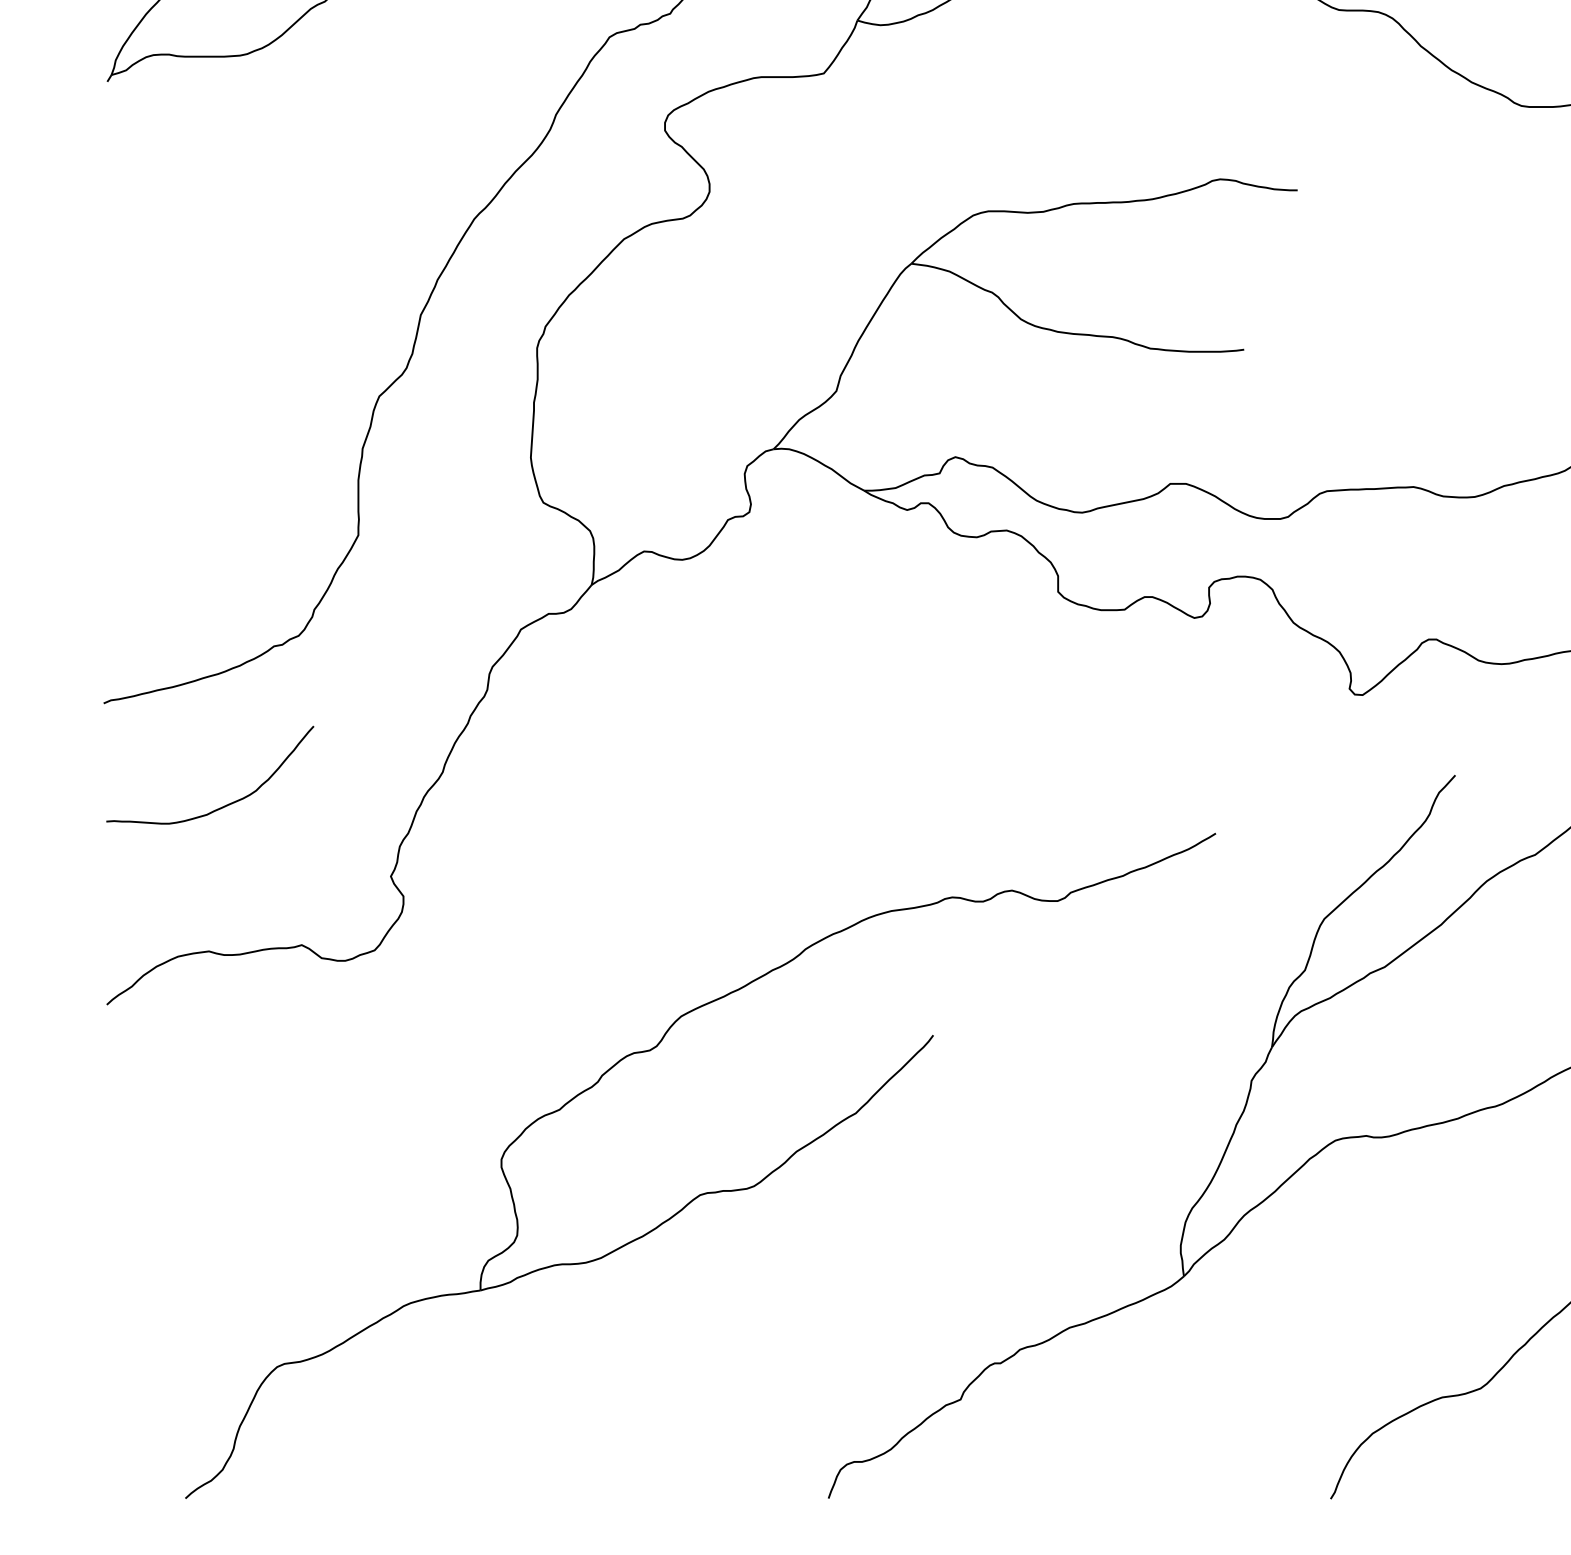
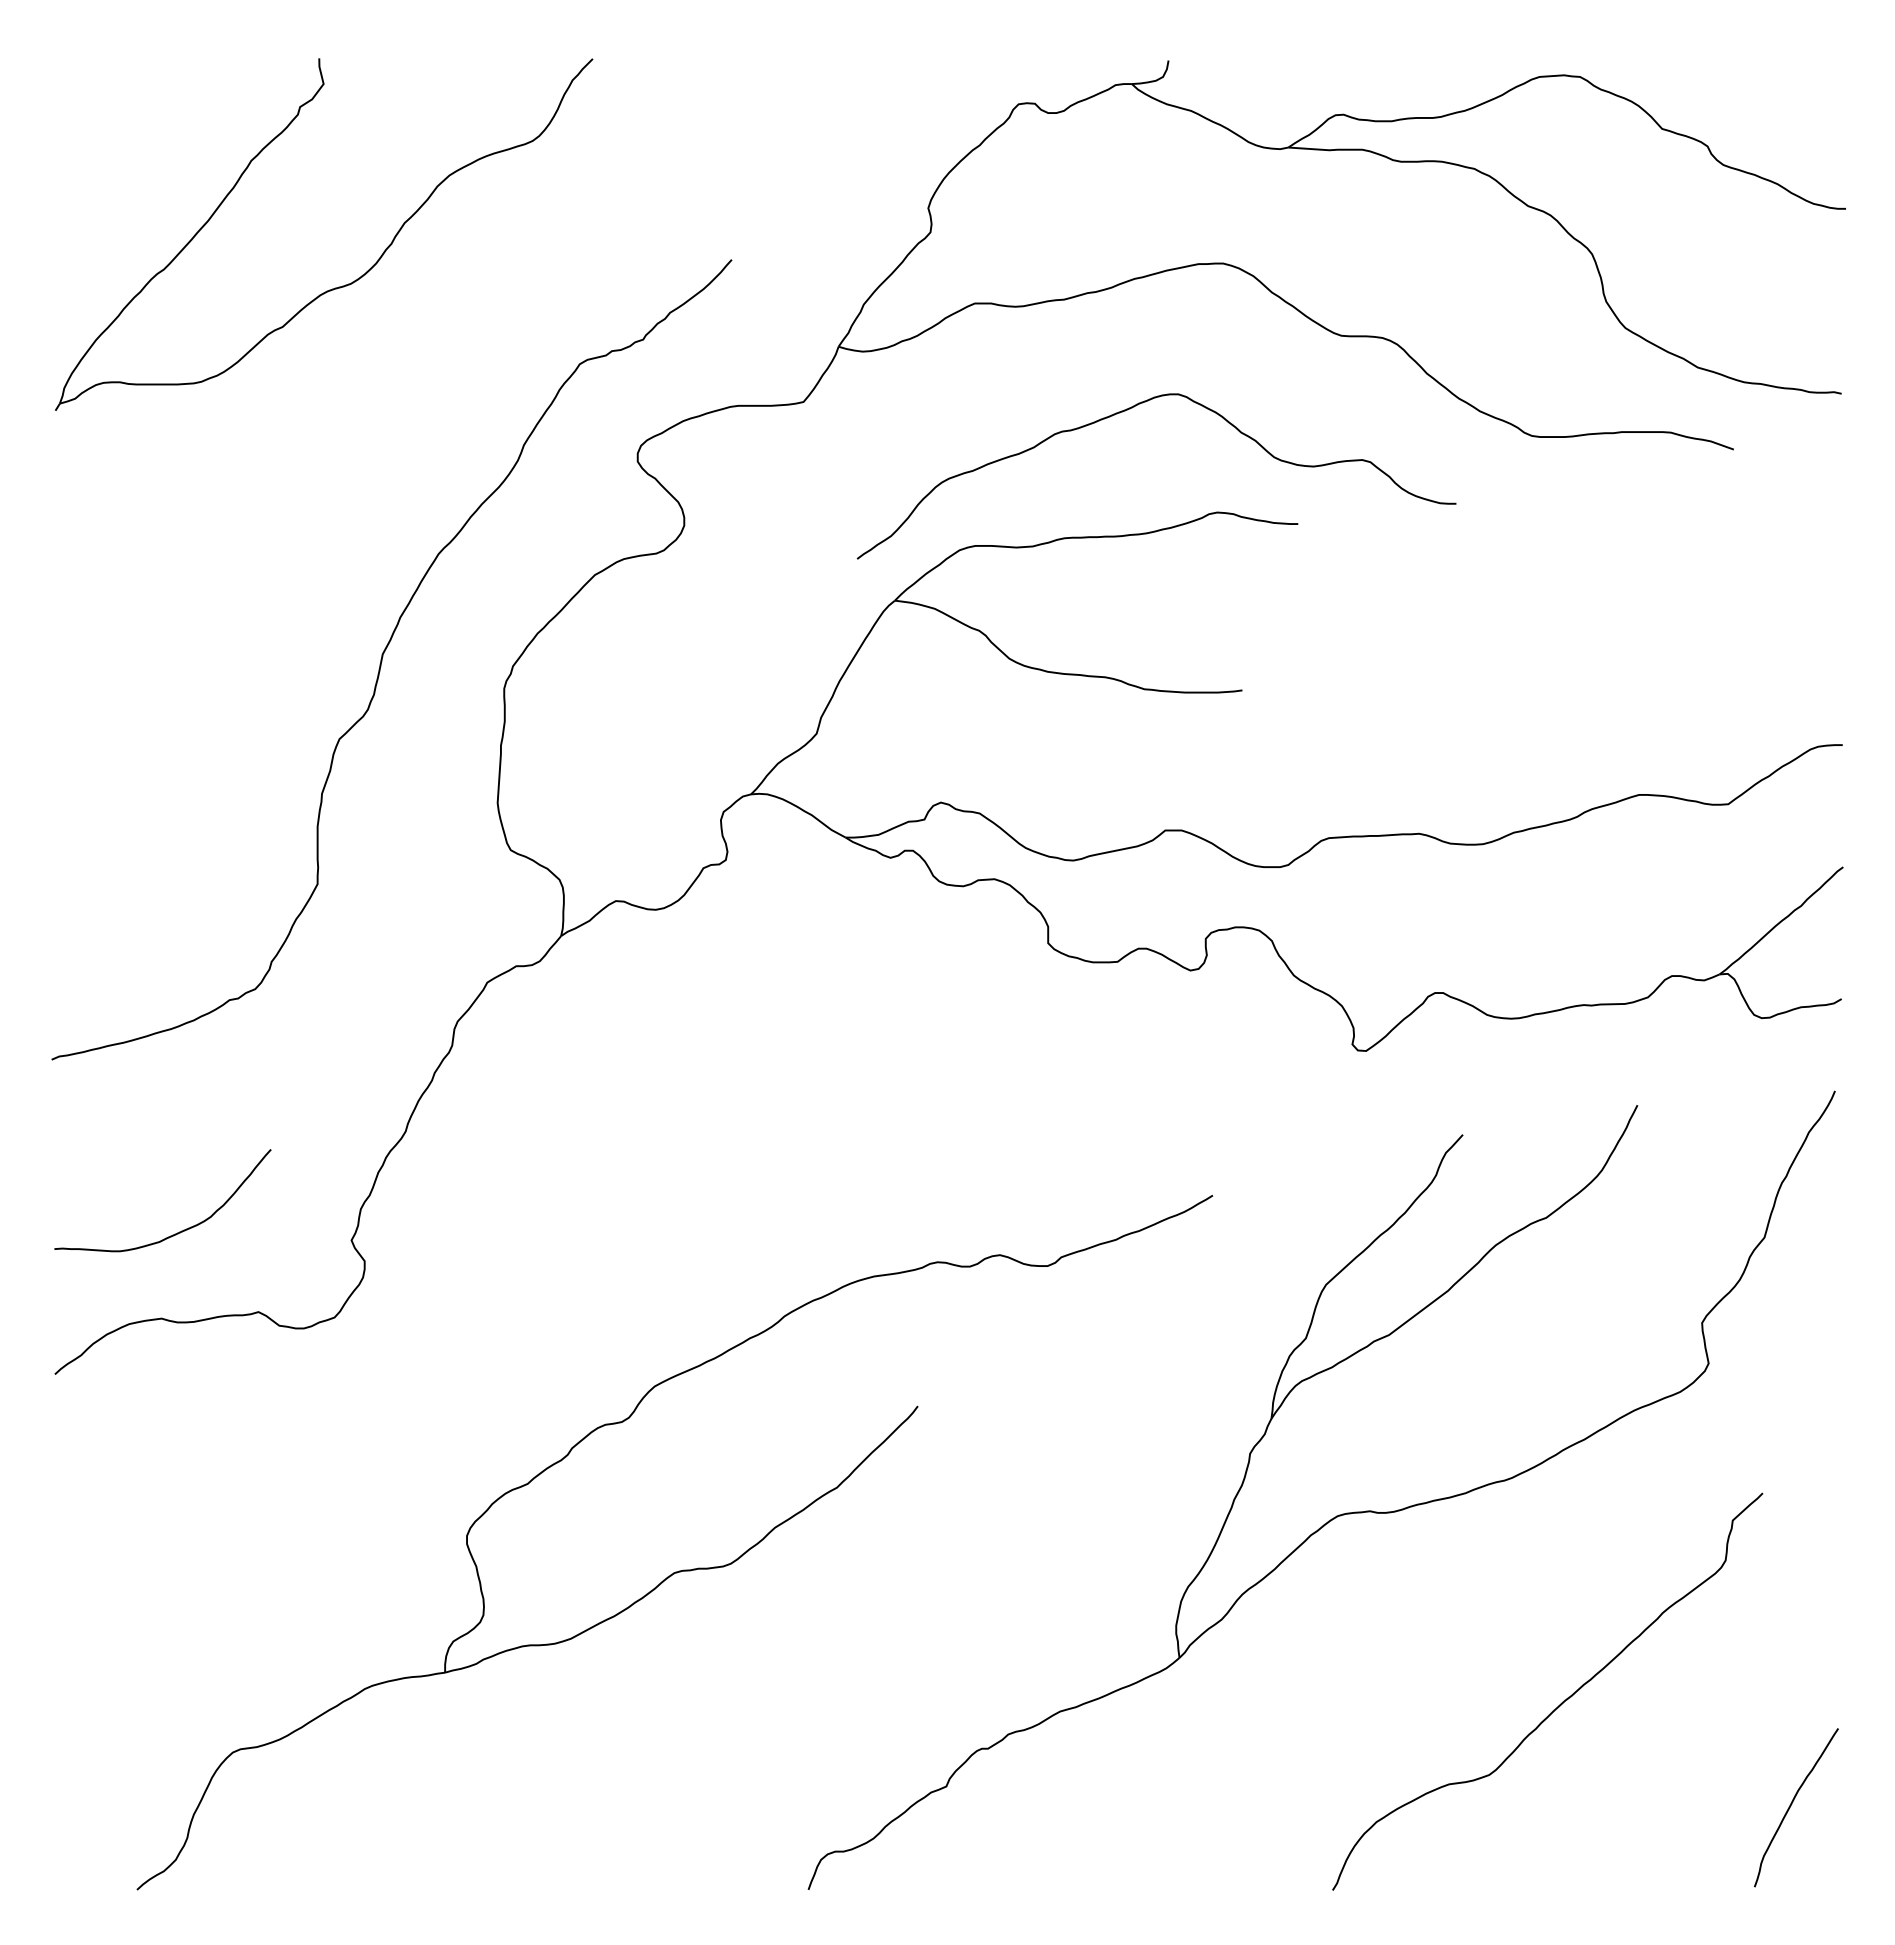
curve: (1136, 80) -> (1130, 409), added
curve: (224, 805) -> (177, 1232), moved

